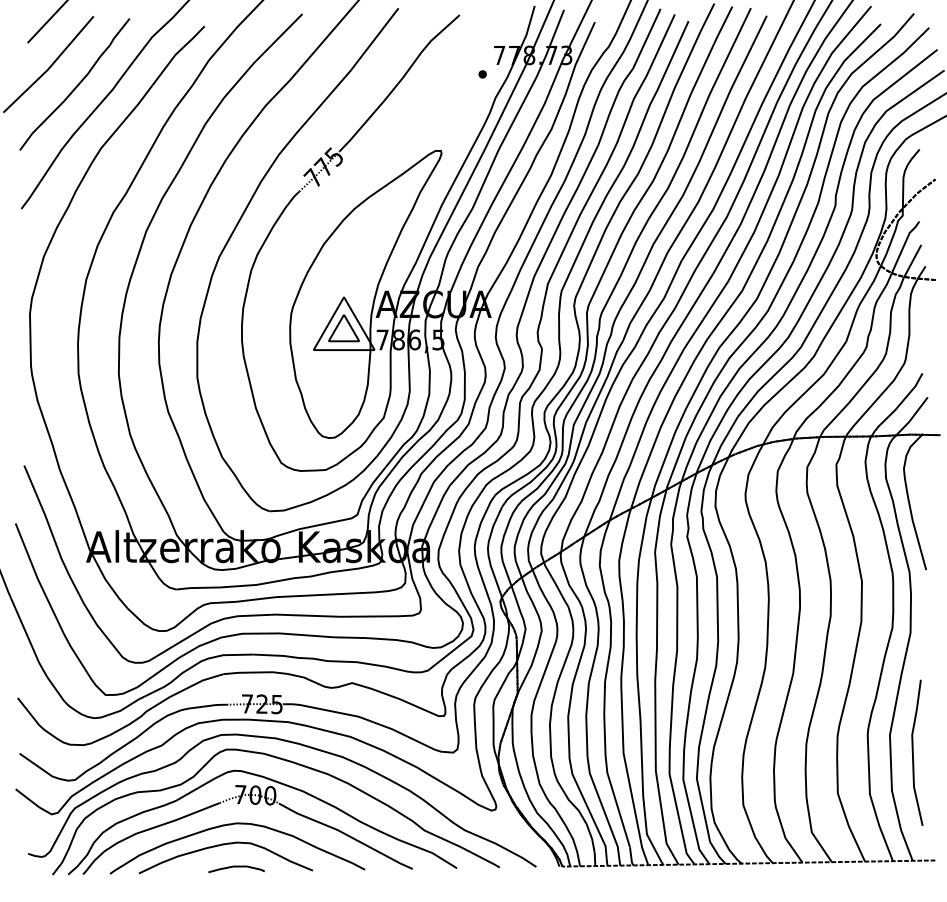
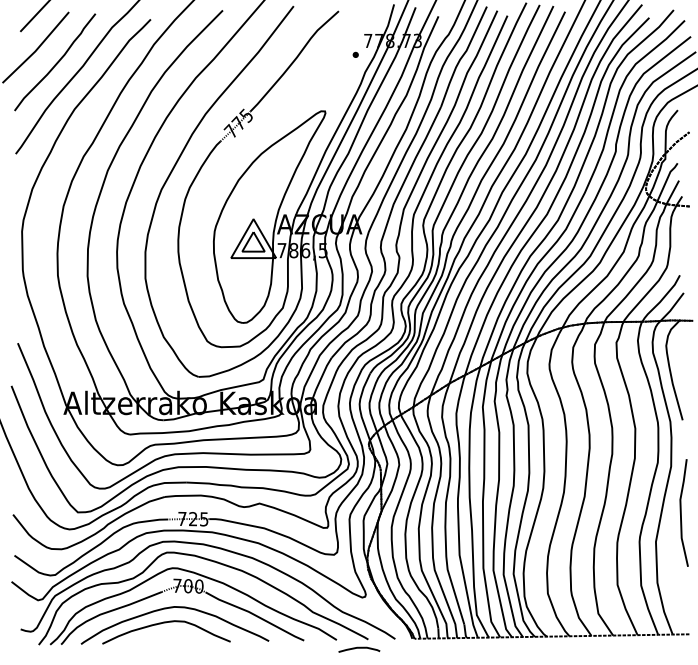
line: (913, 752) -> (681, 512), moved
curve: (236, 867) -> (359, 648), moved

